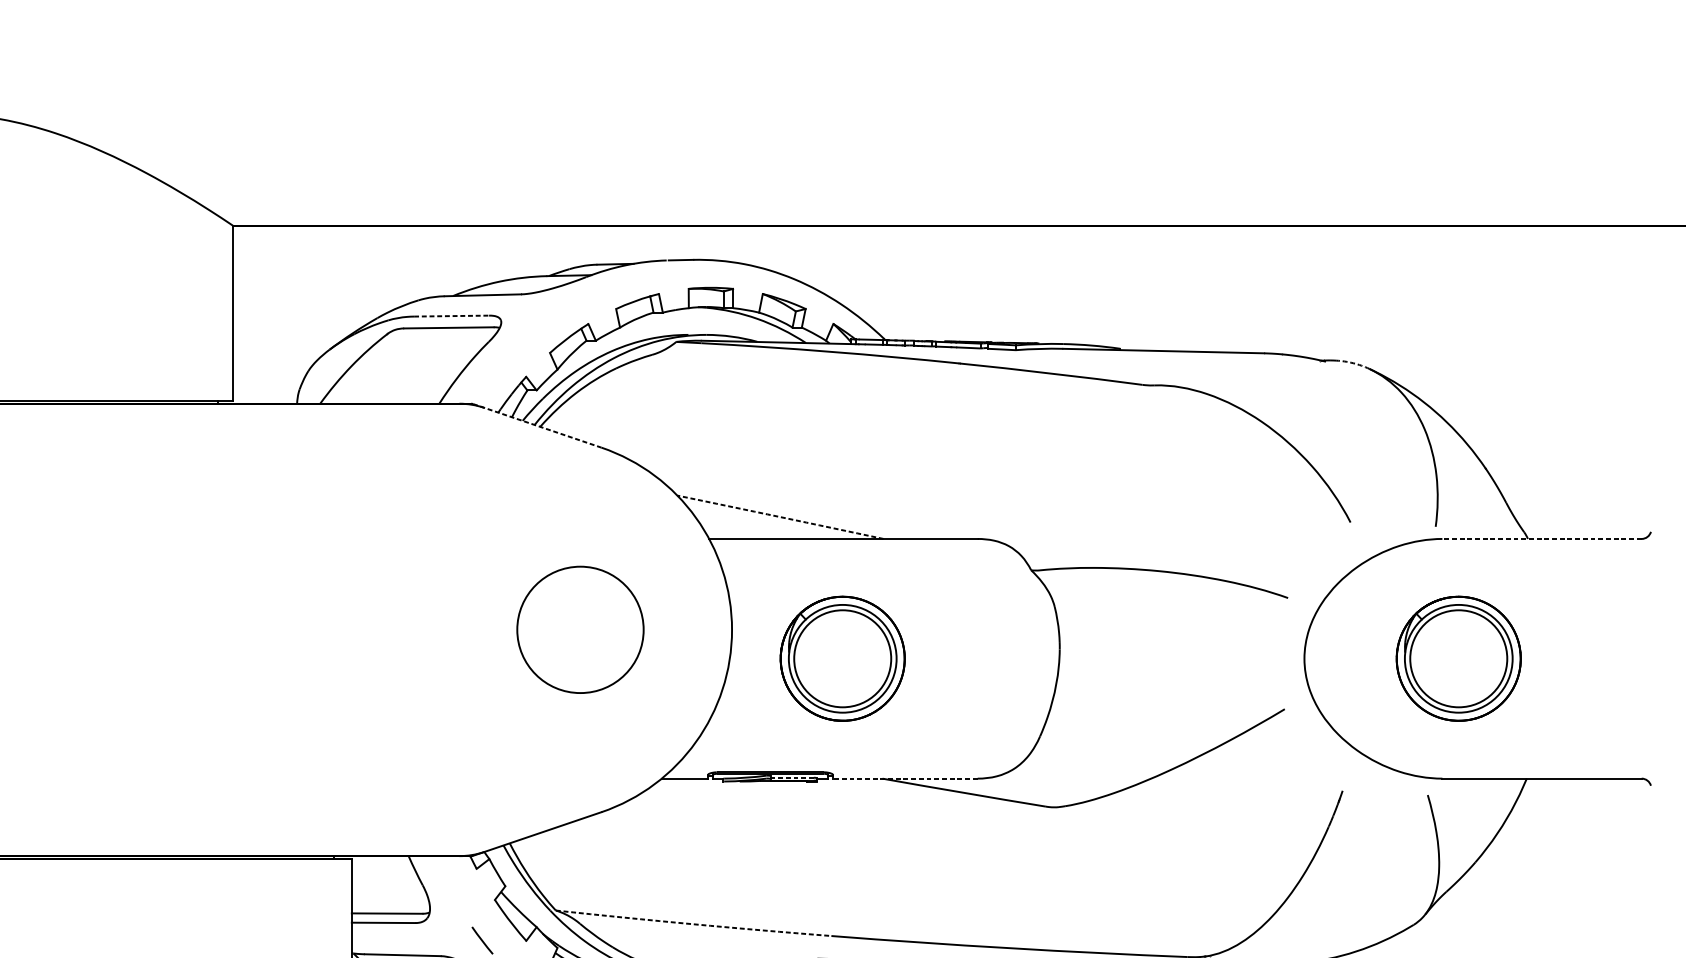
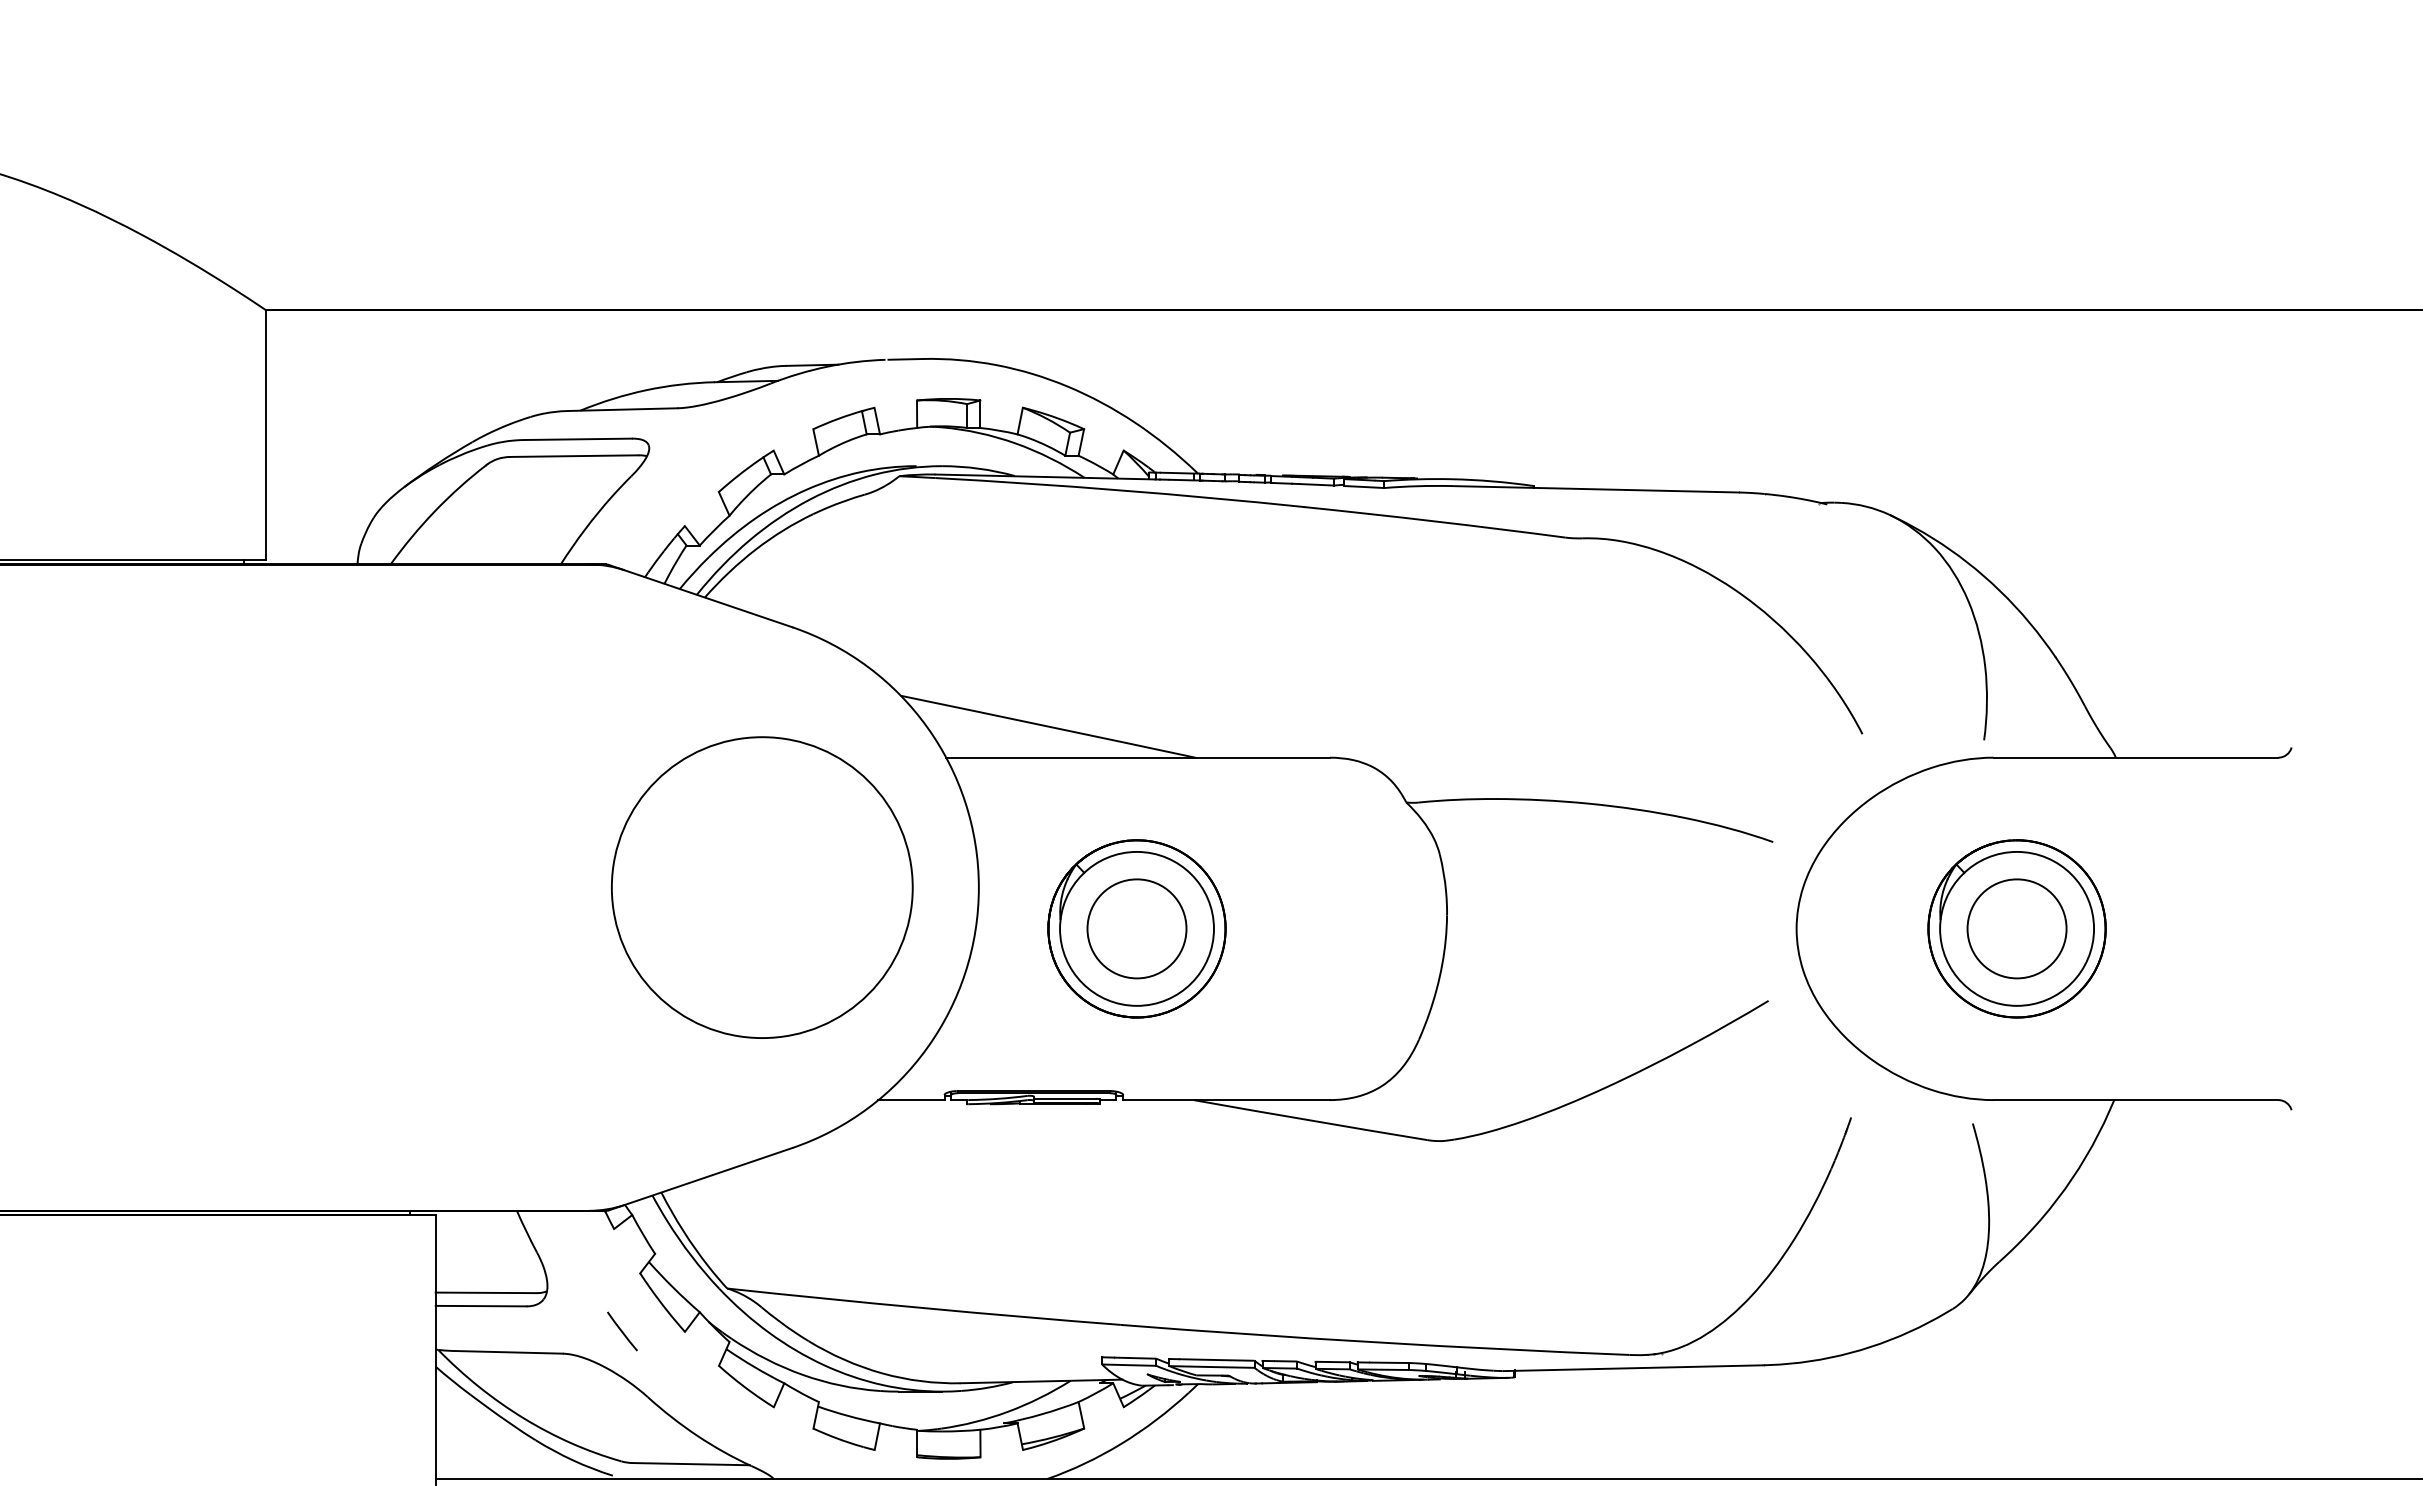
line: (451, 316) -> (578, 439), dashed -> solid
arc: (1353, 363) -> (1866, 506), dashed -> solid
line: (537, 426) -> (700, 596), dashed -> solid
arc: (780, 517) -> (1048, 726), dashed -> solid
line: (1541, 538) -> (2135, 757), dashed -> solid
circle: (580, 629) -> (762, 887), size x1.67
circle: (842, 658) -> (1136, 928), size x0.71
circle: (1458, 658) -> (2016, 928), size x0.71
line: (791, 777) -> (1064, 1098), dashed -> solid
line: (905, 778) -> (1226, 1100), dashed -> solid
arc: (693, 924) -> (923, 1308), dashed -> solid

